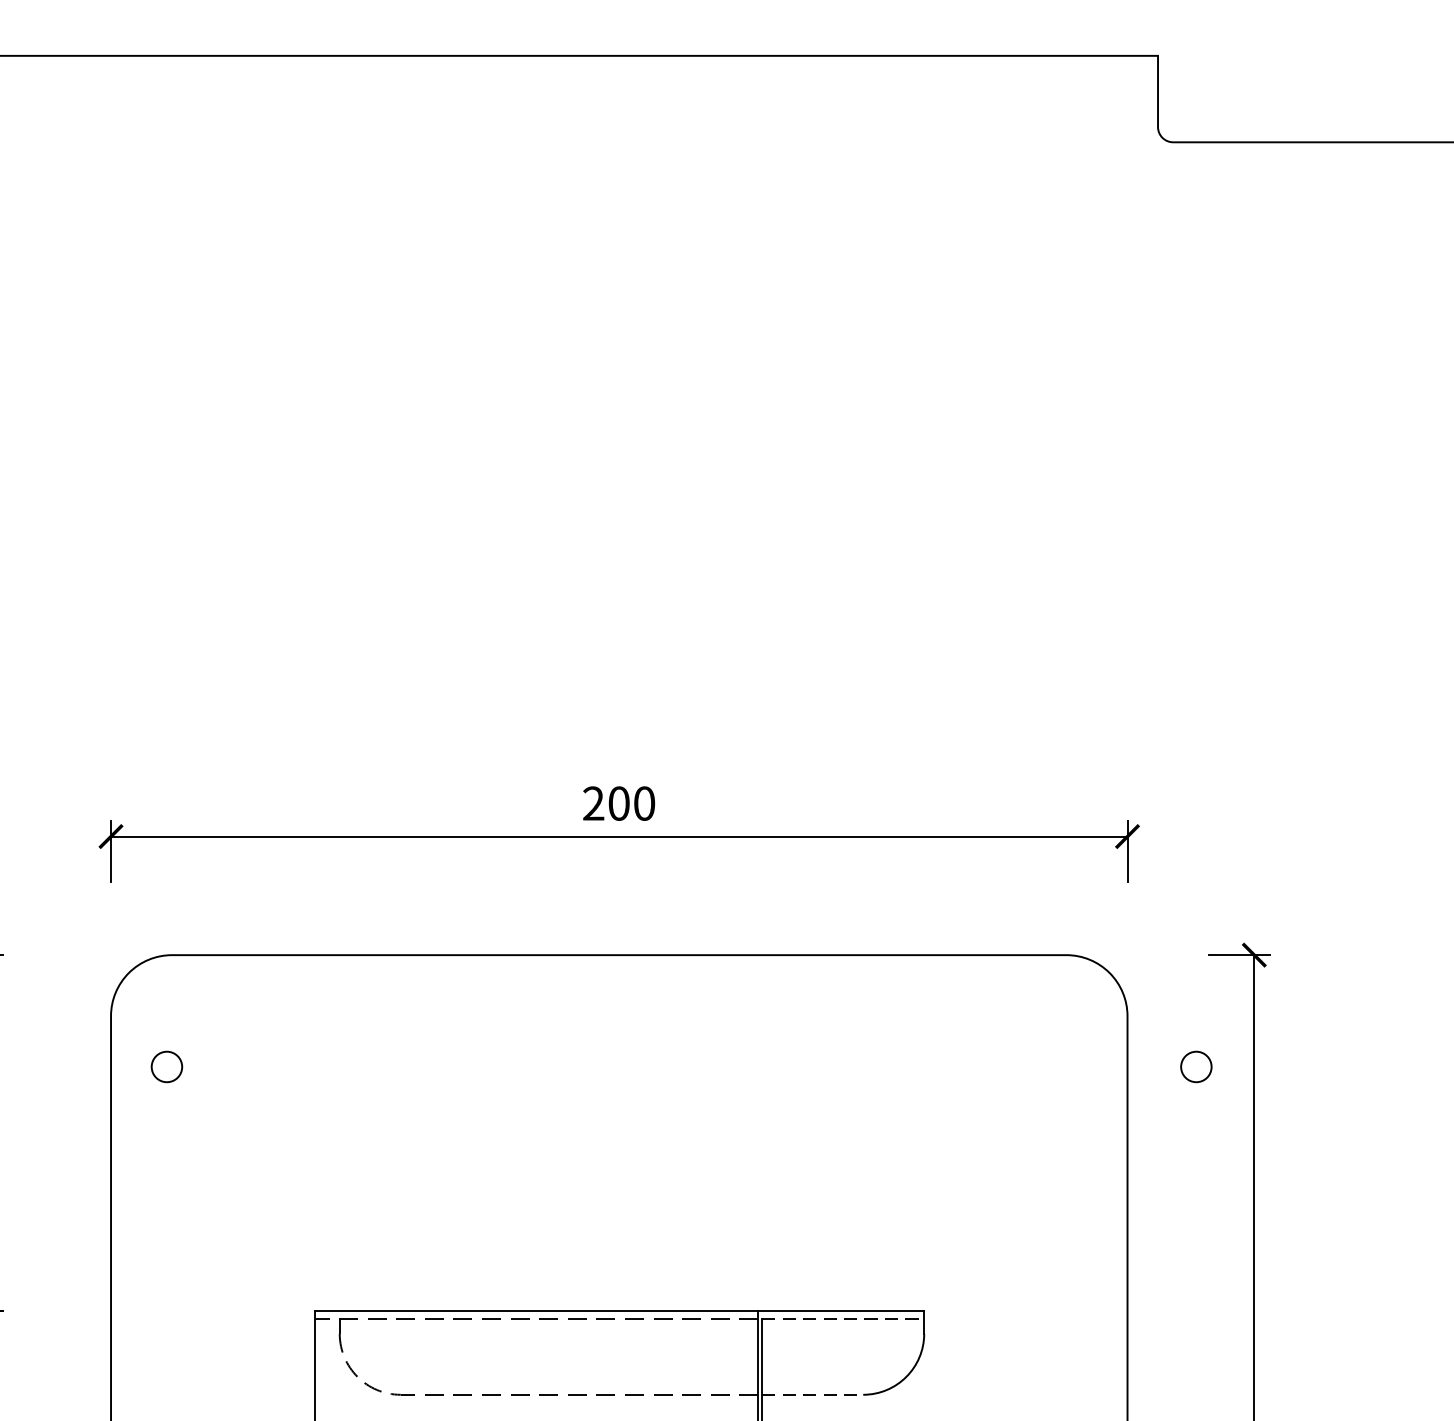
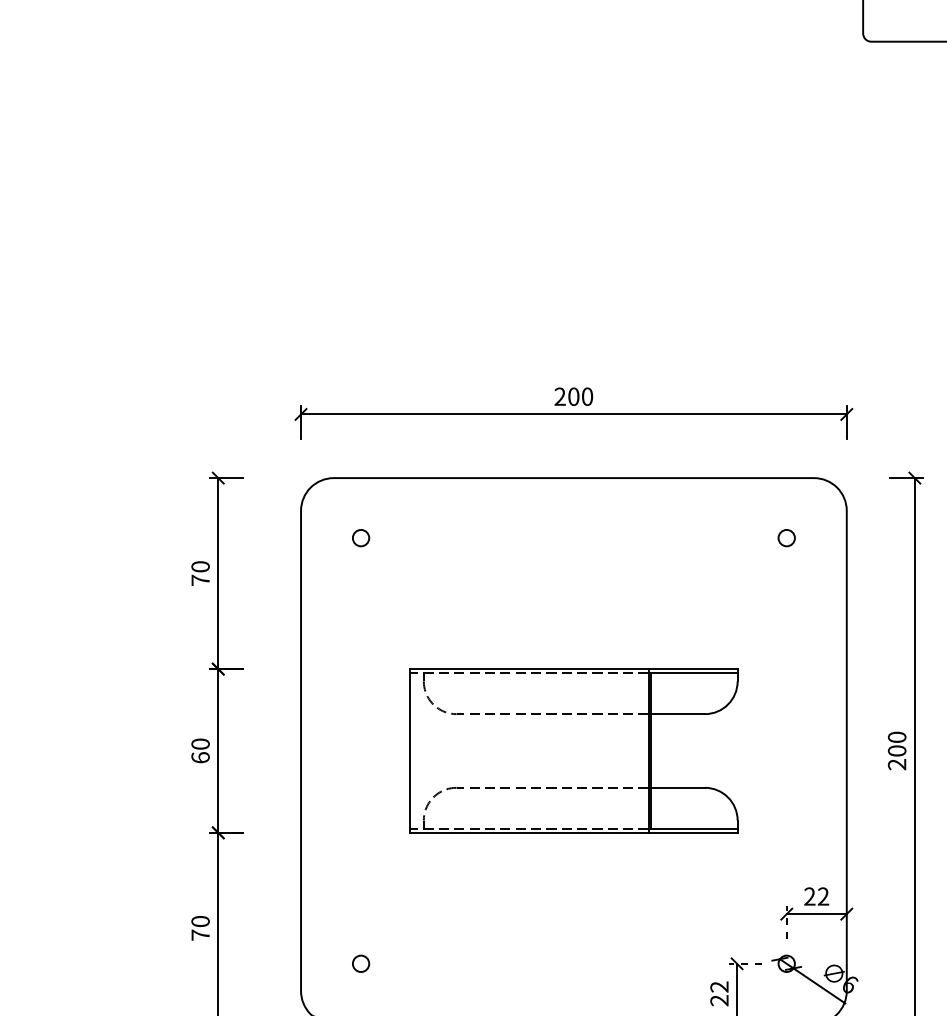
circle: (167, 1067) -> (361, 538), moved
circle: (1195, 1067) -> (786, 538), moved
line: (843, 1319) -> (694, 673), dashed -> solid
line: (814, 1395) -> (678, 714), dashed -> solid

